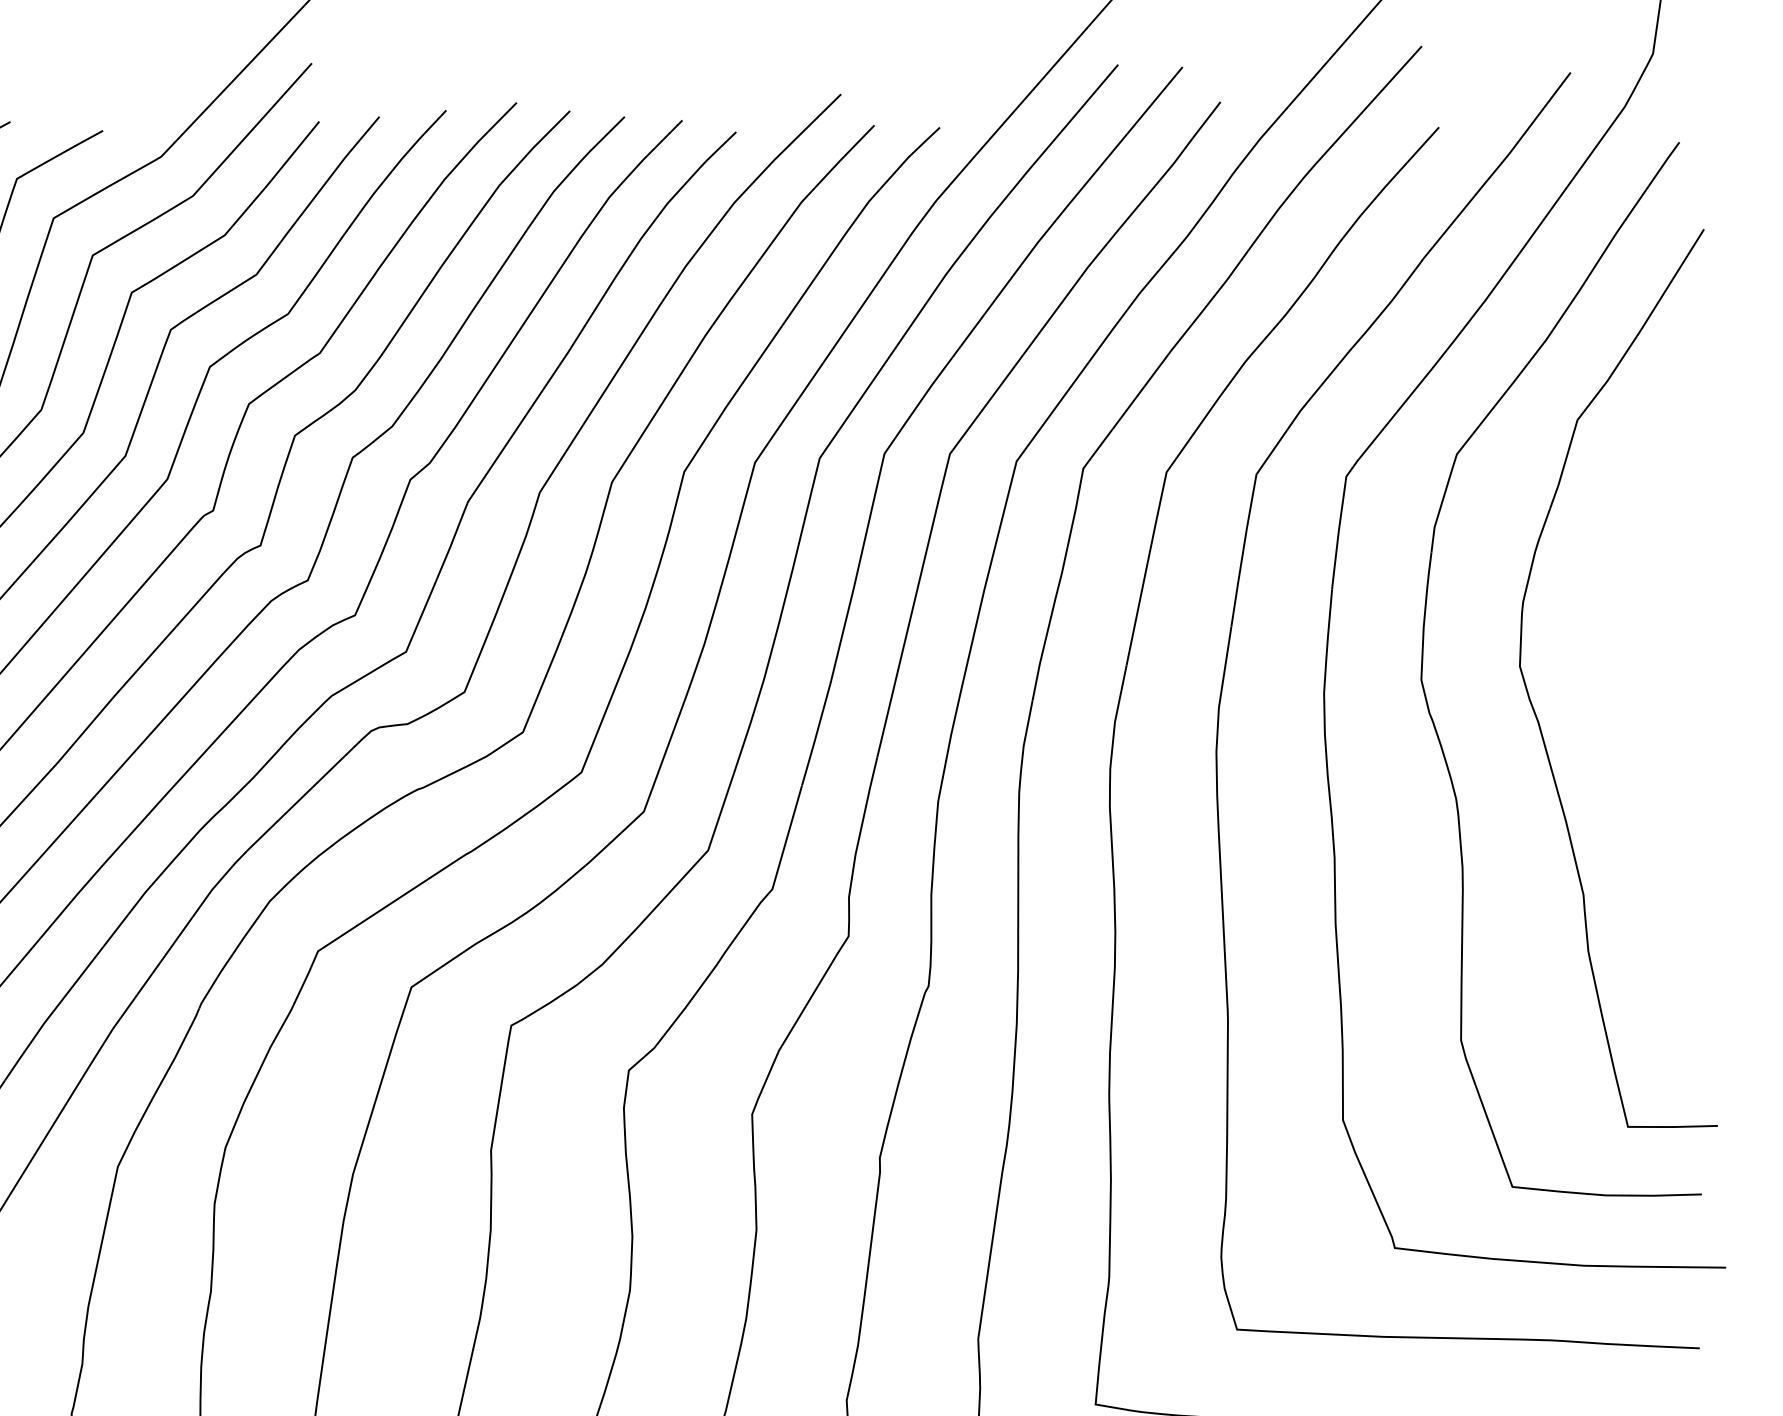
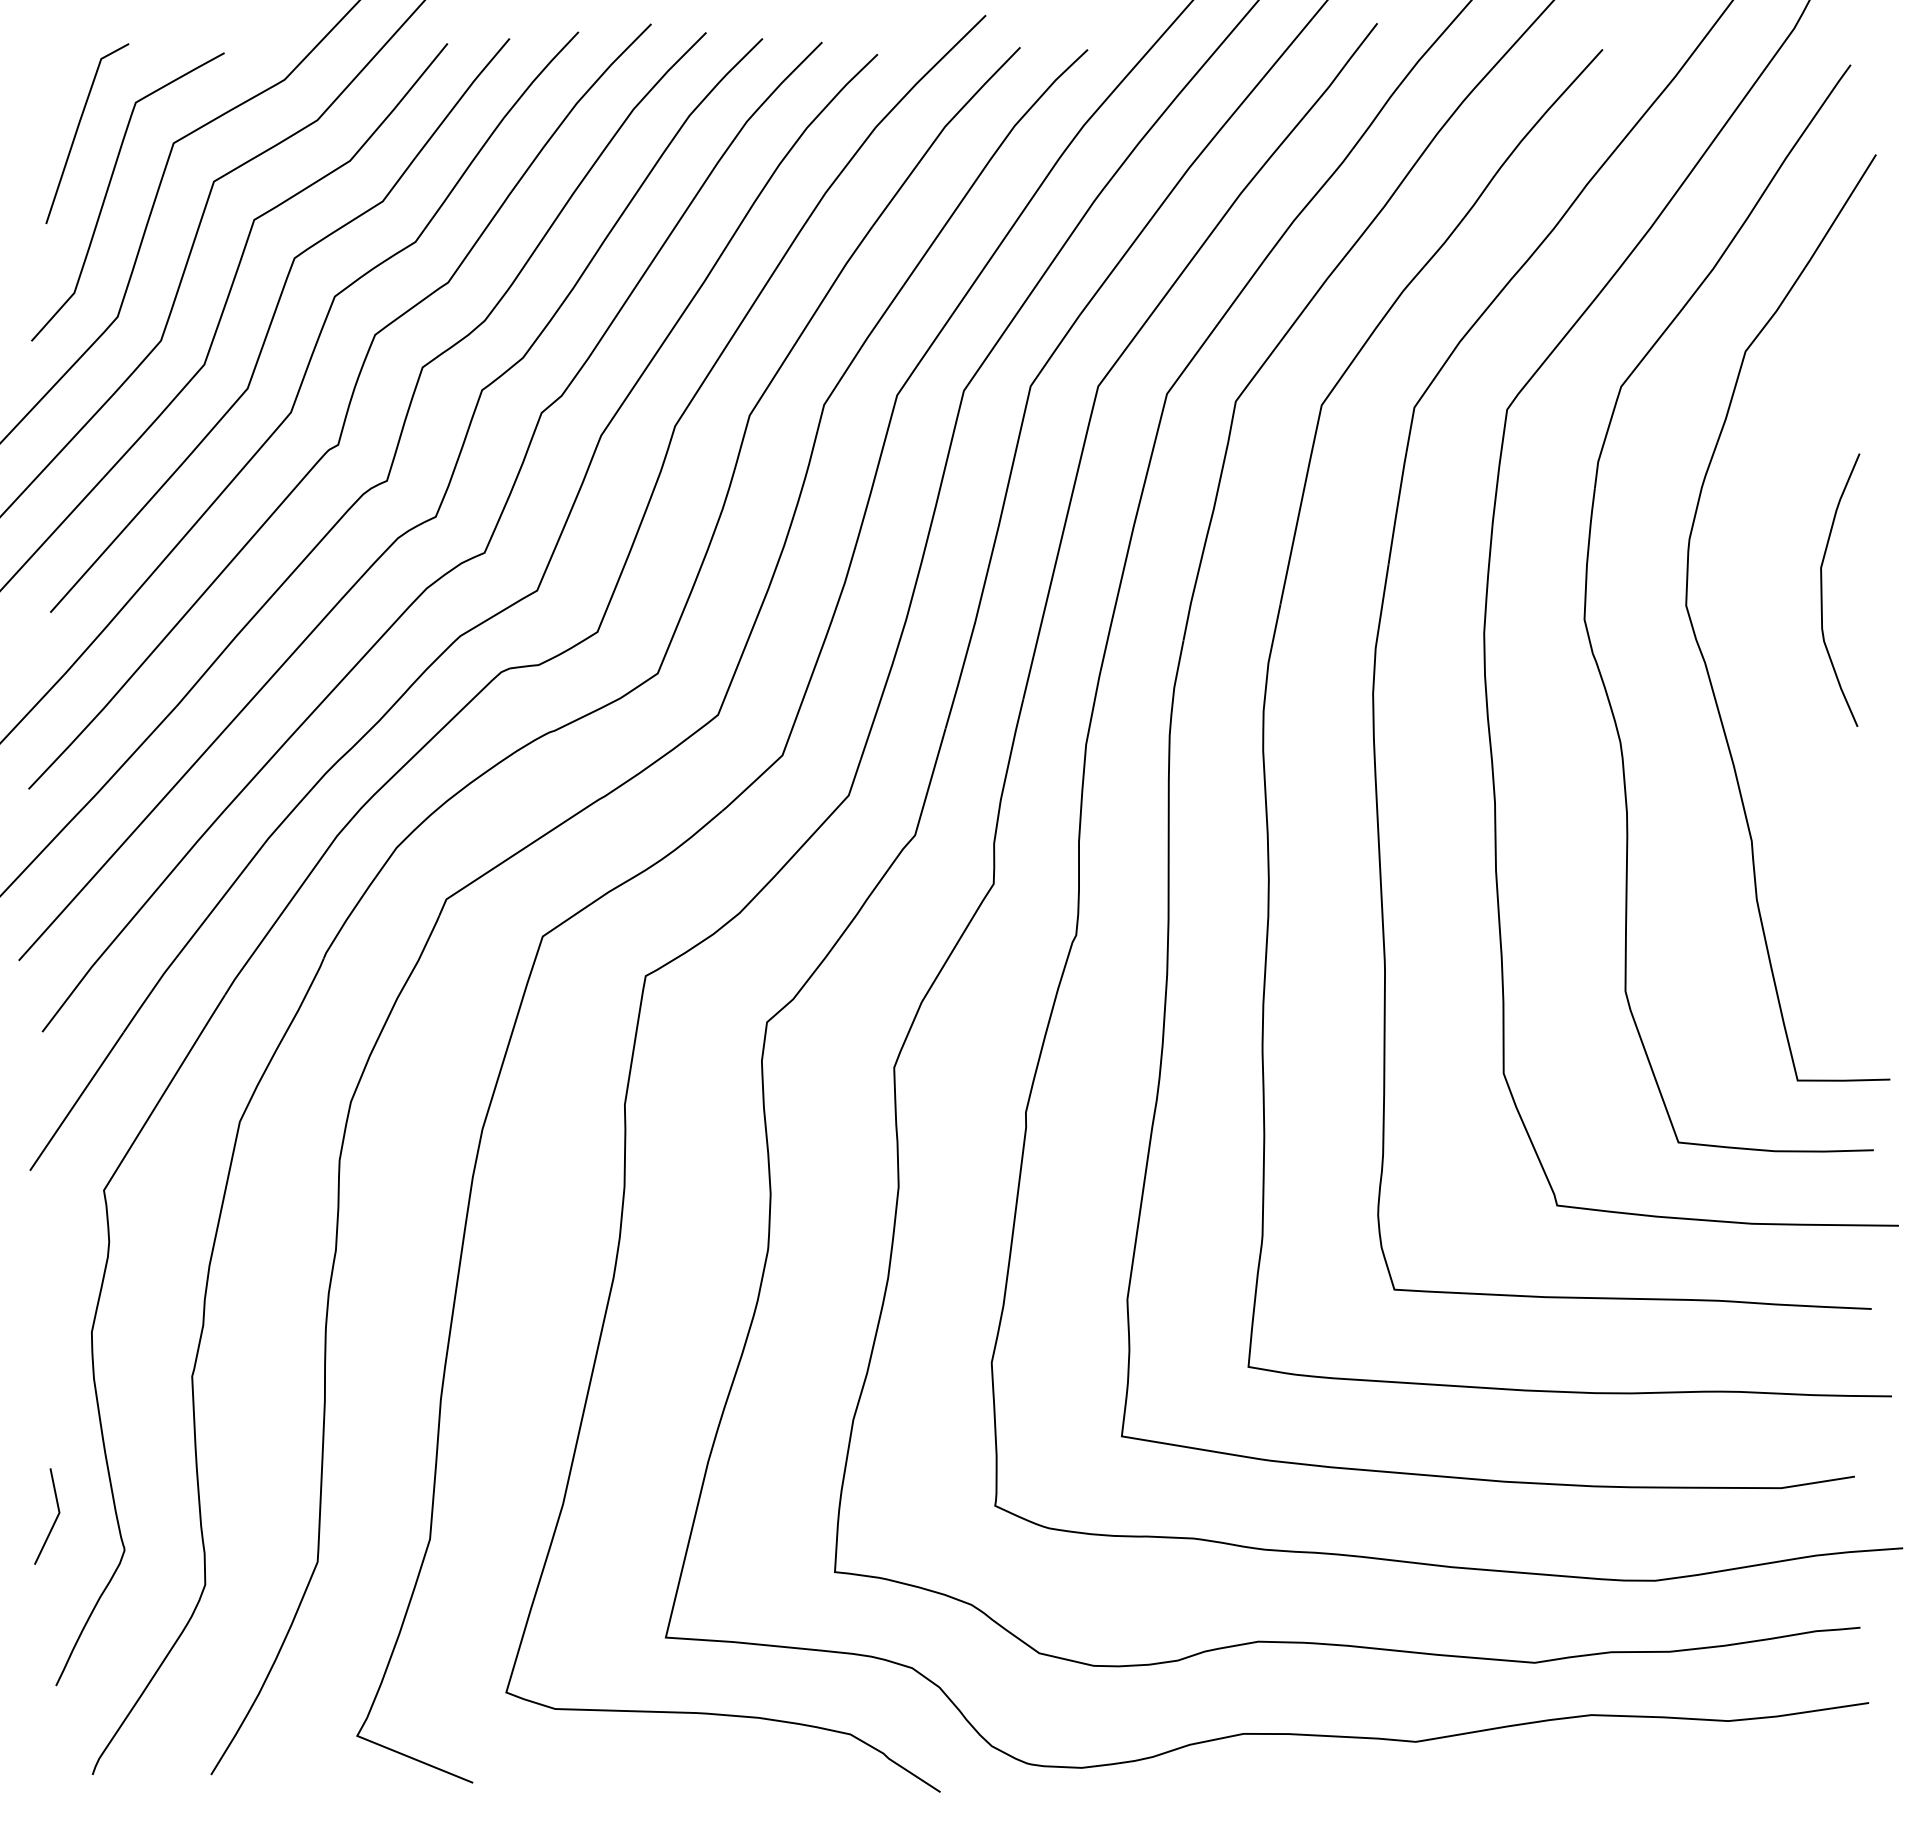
curve: (1652, 650) -> (1822, 589), added

